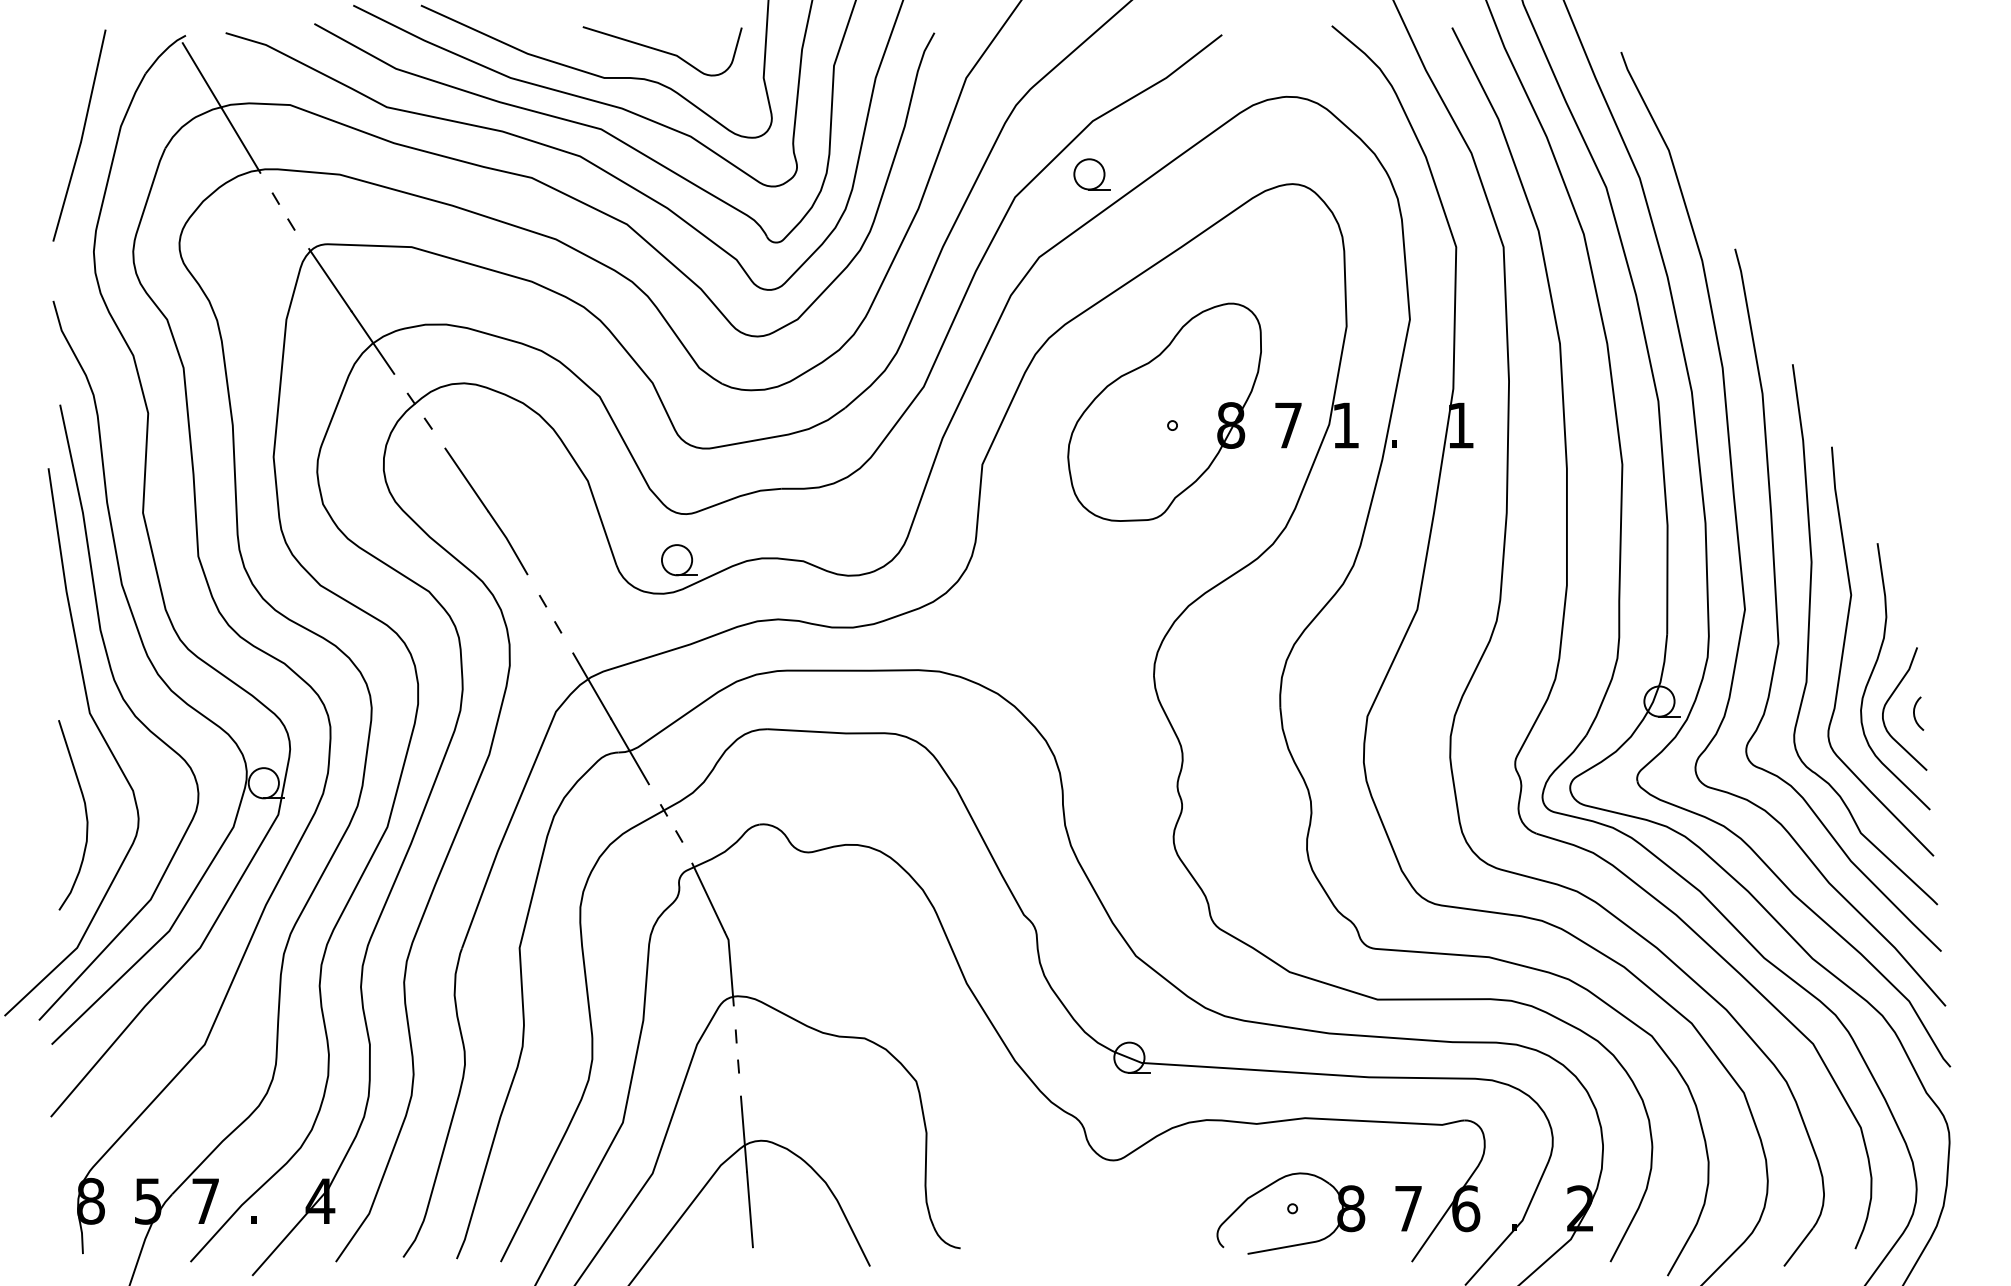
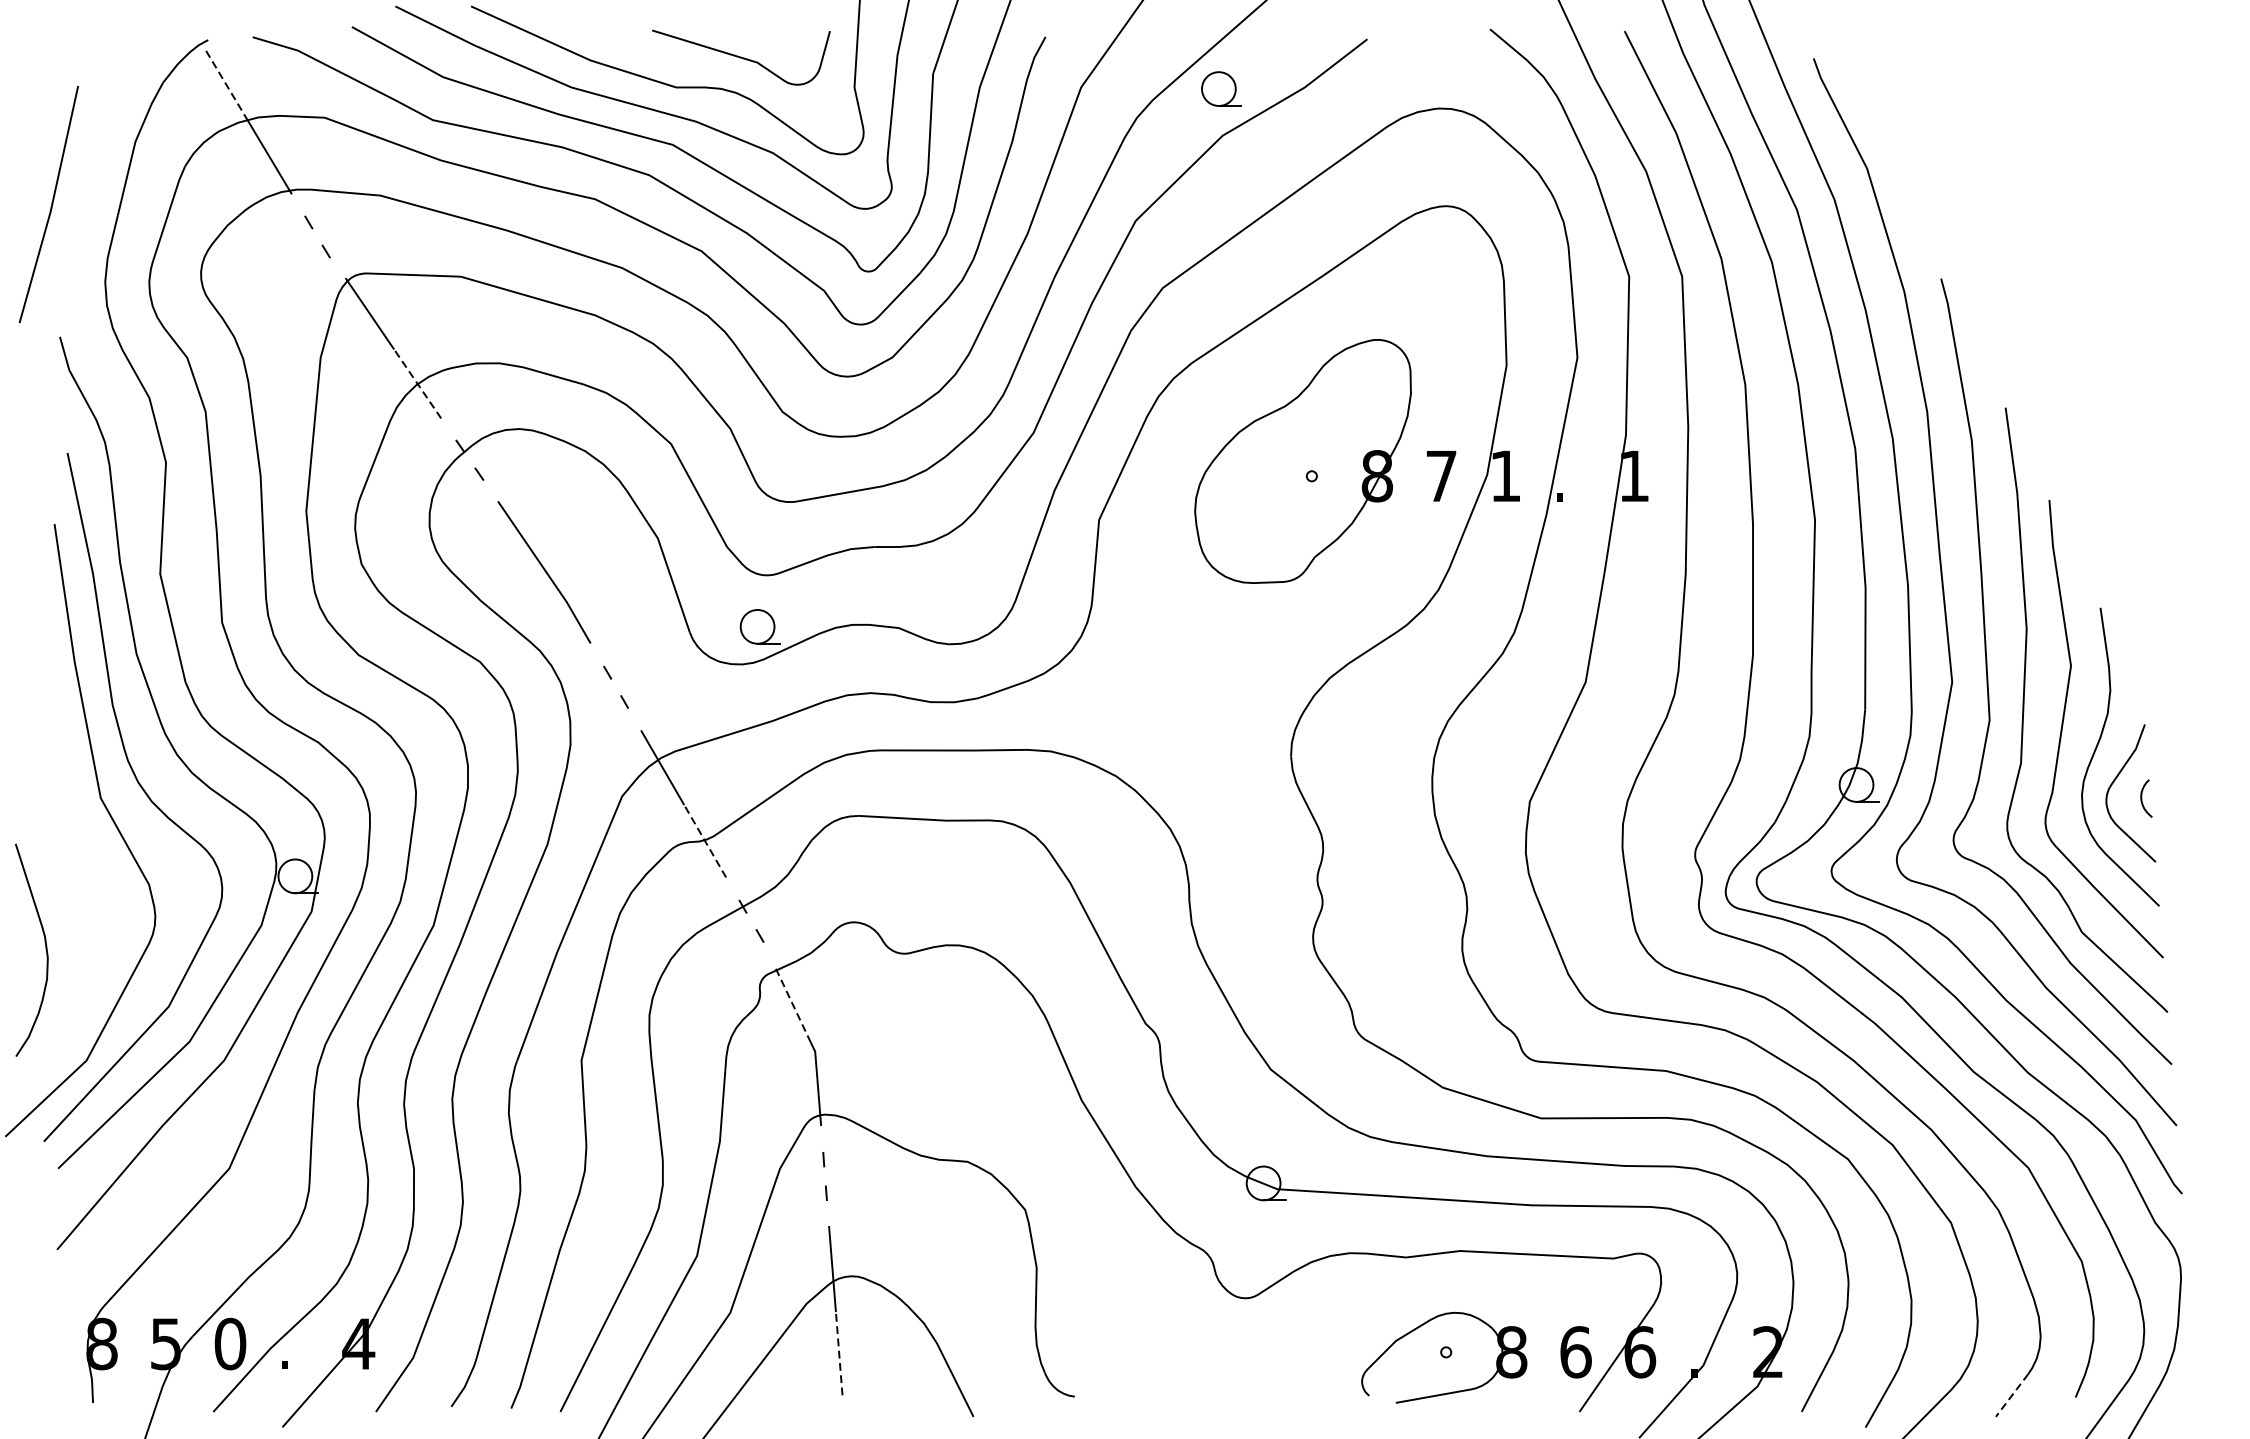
line: (202, 75) -> (226, 84), solid -> dashed
line: (81, 135) -> (51, 204), moved
part: (1091, 174) -> (1221, 89), moved
line: (372, 342) -> (416, 383), solid -> dashed
line: (630, 751) -> (705, 840), solid -> dashed
curve: (85, 815) -> (45, 950), moved
line: (708, 897) -> (792, 1004), solid -> dashed
text: (205, 1200) -> (230, 1343), 7 -> 0
text: (1408, 1208) -> (1575, 1352), 7 -> 6
line: (749, 1209) -> (838, 1353), solid -> dashed
line: (1798, 1247) -> (2012, 1395), solid -> dashed

